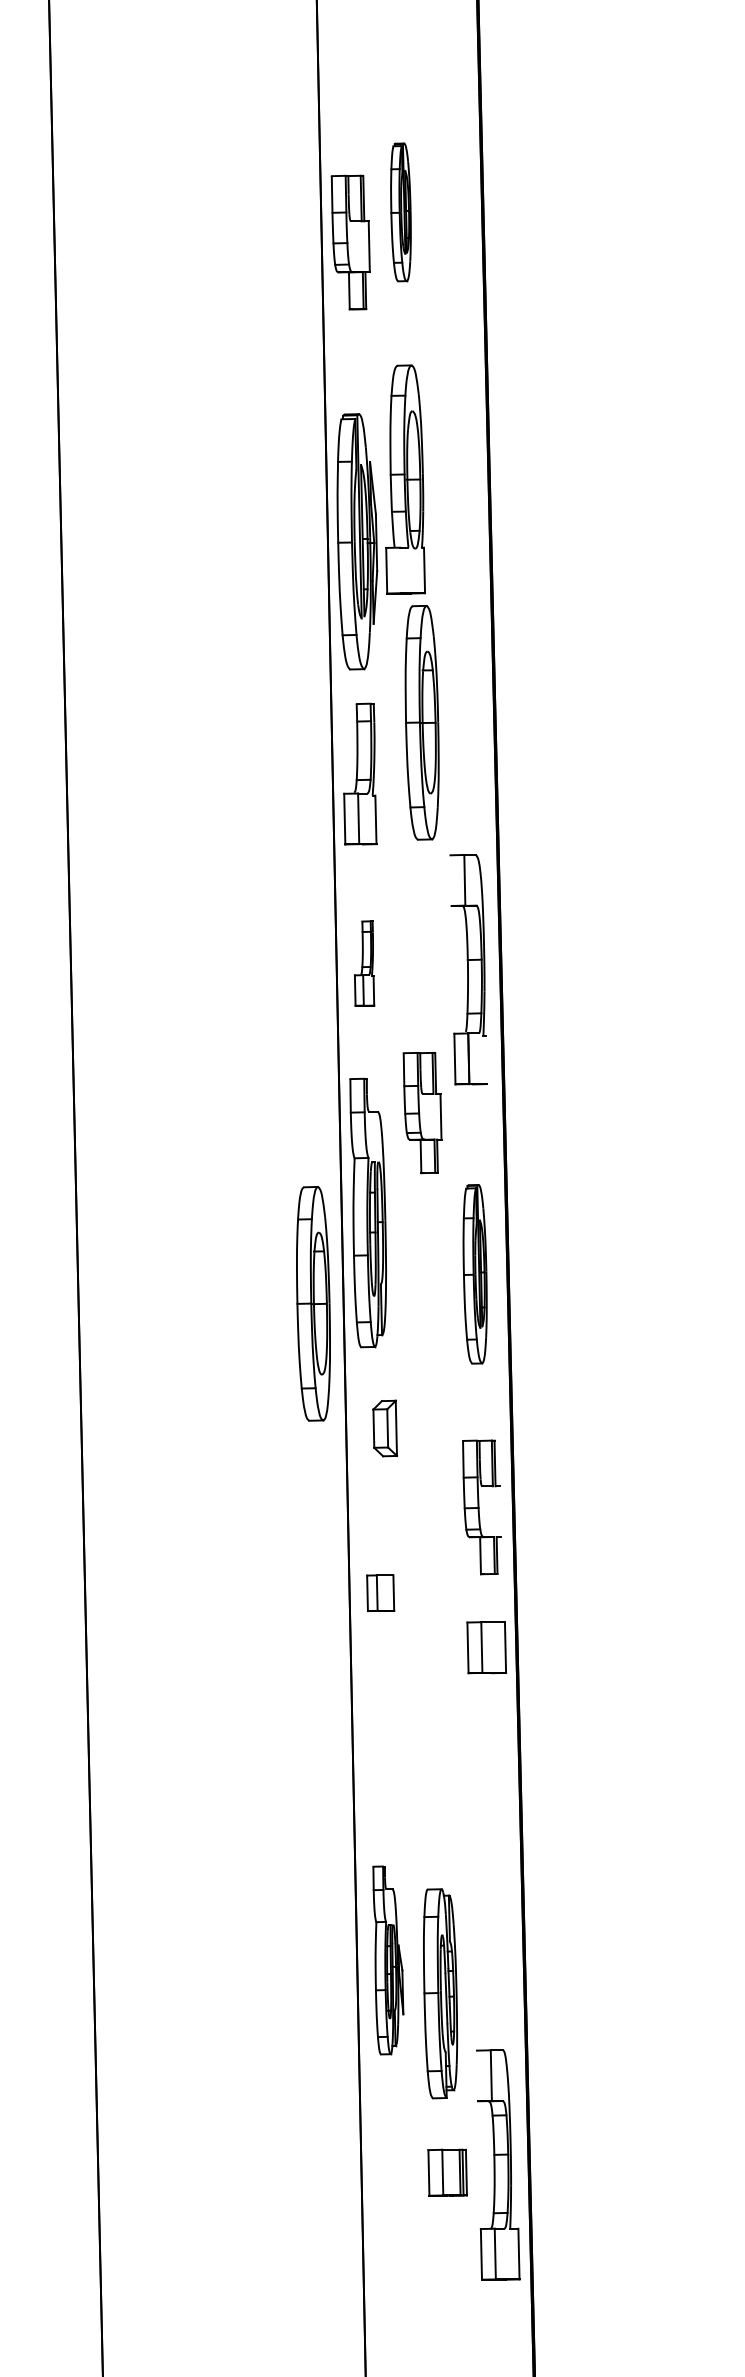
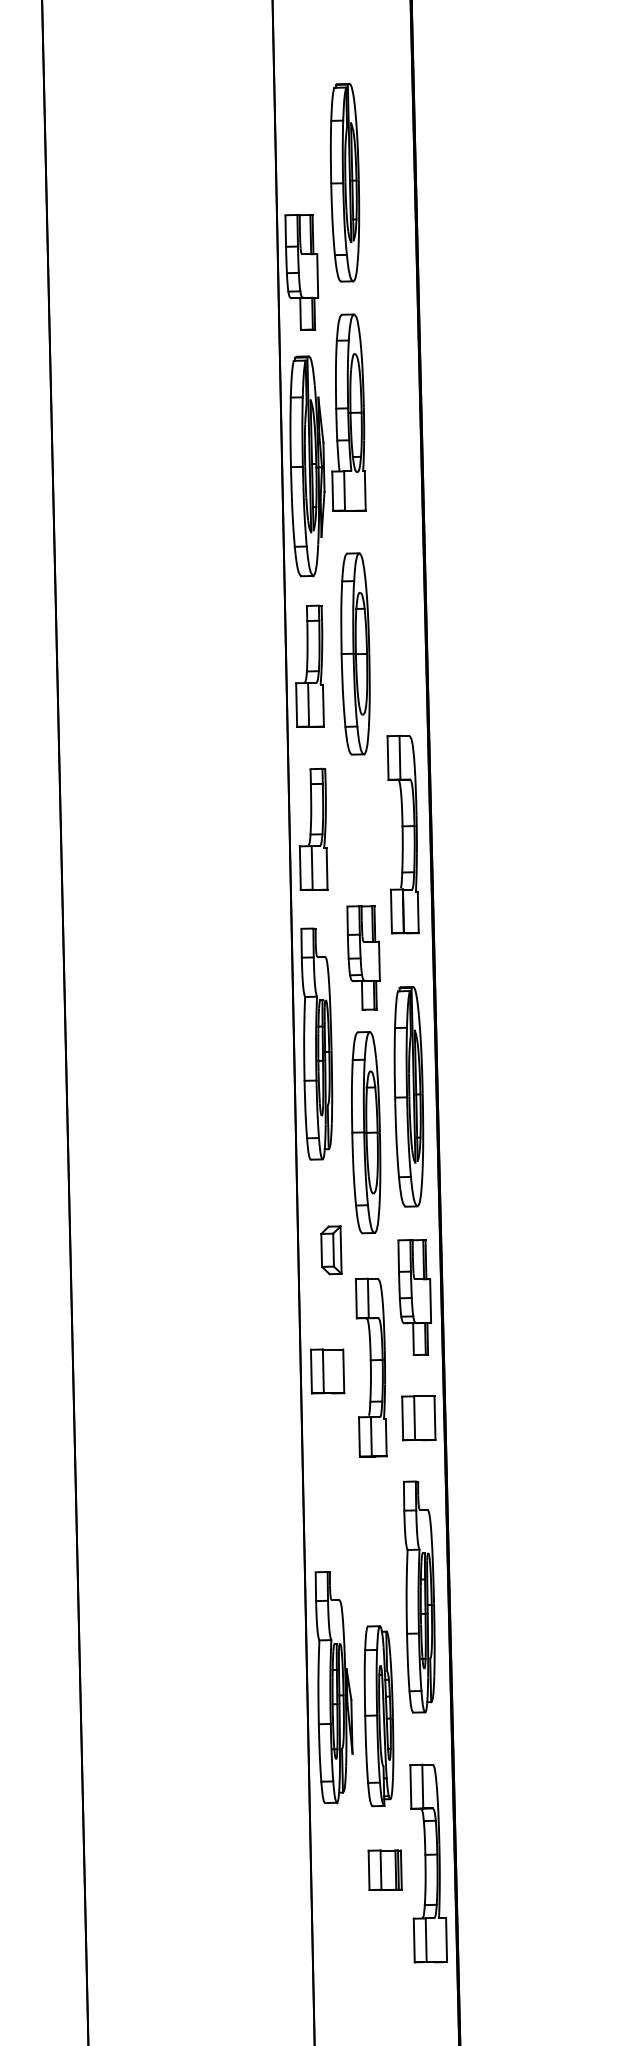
part: (400, 212) -> (344, 182), size x1.67
part: (350, 242) -> (301, 272), moved
line: (400, 570) -> (344, 491), added
part: (421, 722) -> (354, 653), moved
line: (450, 880) -> (387, 757), added
part: (364, 963) -> (313, 829), size x1.67
line: (485, 1060) -> (417, 912), added
part: (474, 1274) -> (408, 1097), size x1.43
part: (313, 1303) -> (366, 1132), moved
part: (384, 1428) -> (330, 1250), moved
line: (500, 1511) -> (430, 1301), added
part: (431, 1588) -> (371, 1367), added
part: (380, 1592) -> (327, 1370), size x1.43
part: (487, 1855) -> (419, 1597), added
part: (388, 1960) -> (334, 1687), size x1.43
line: (477, 2075) -> (410, 1786), added

